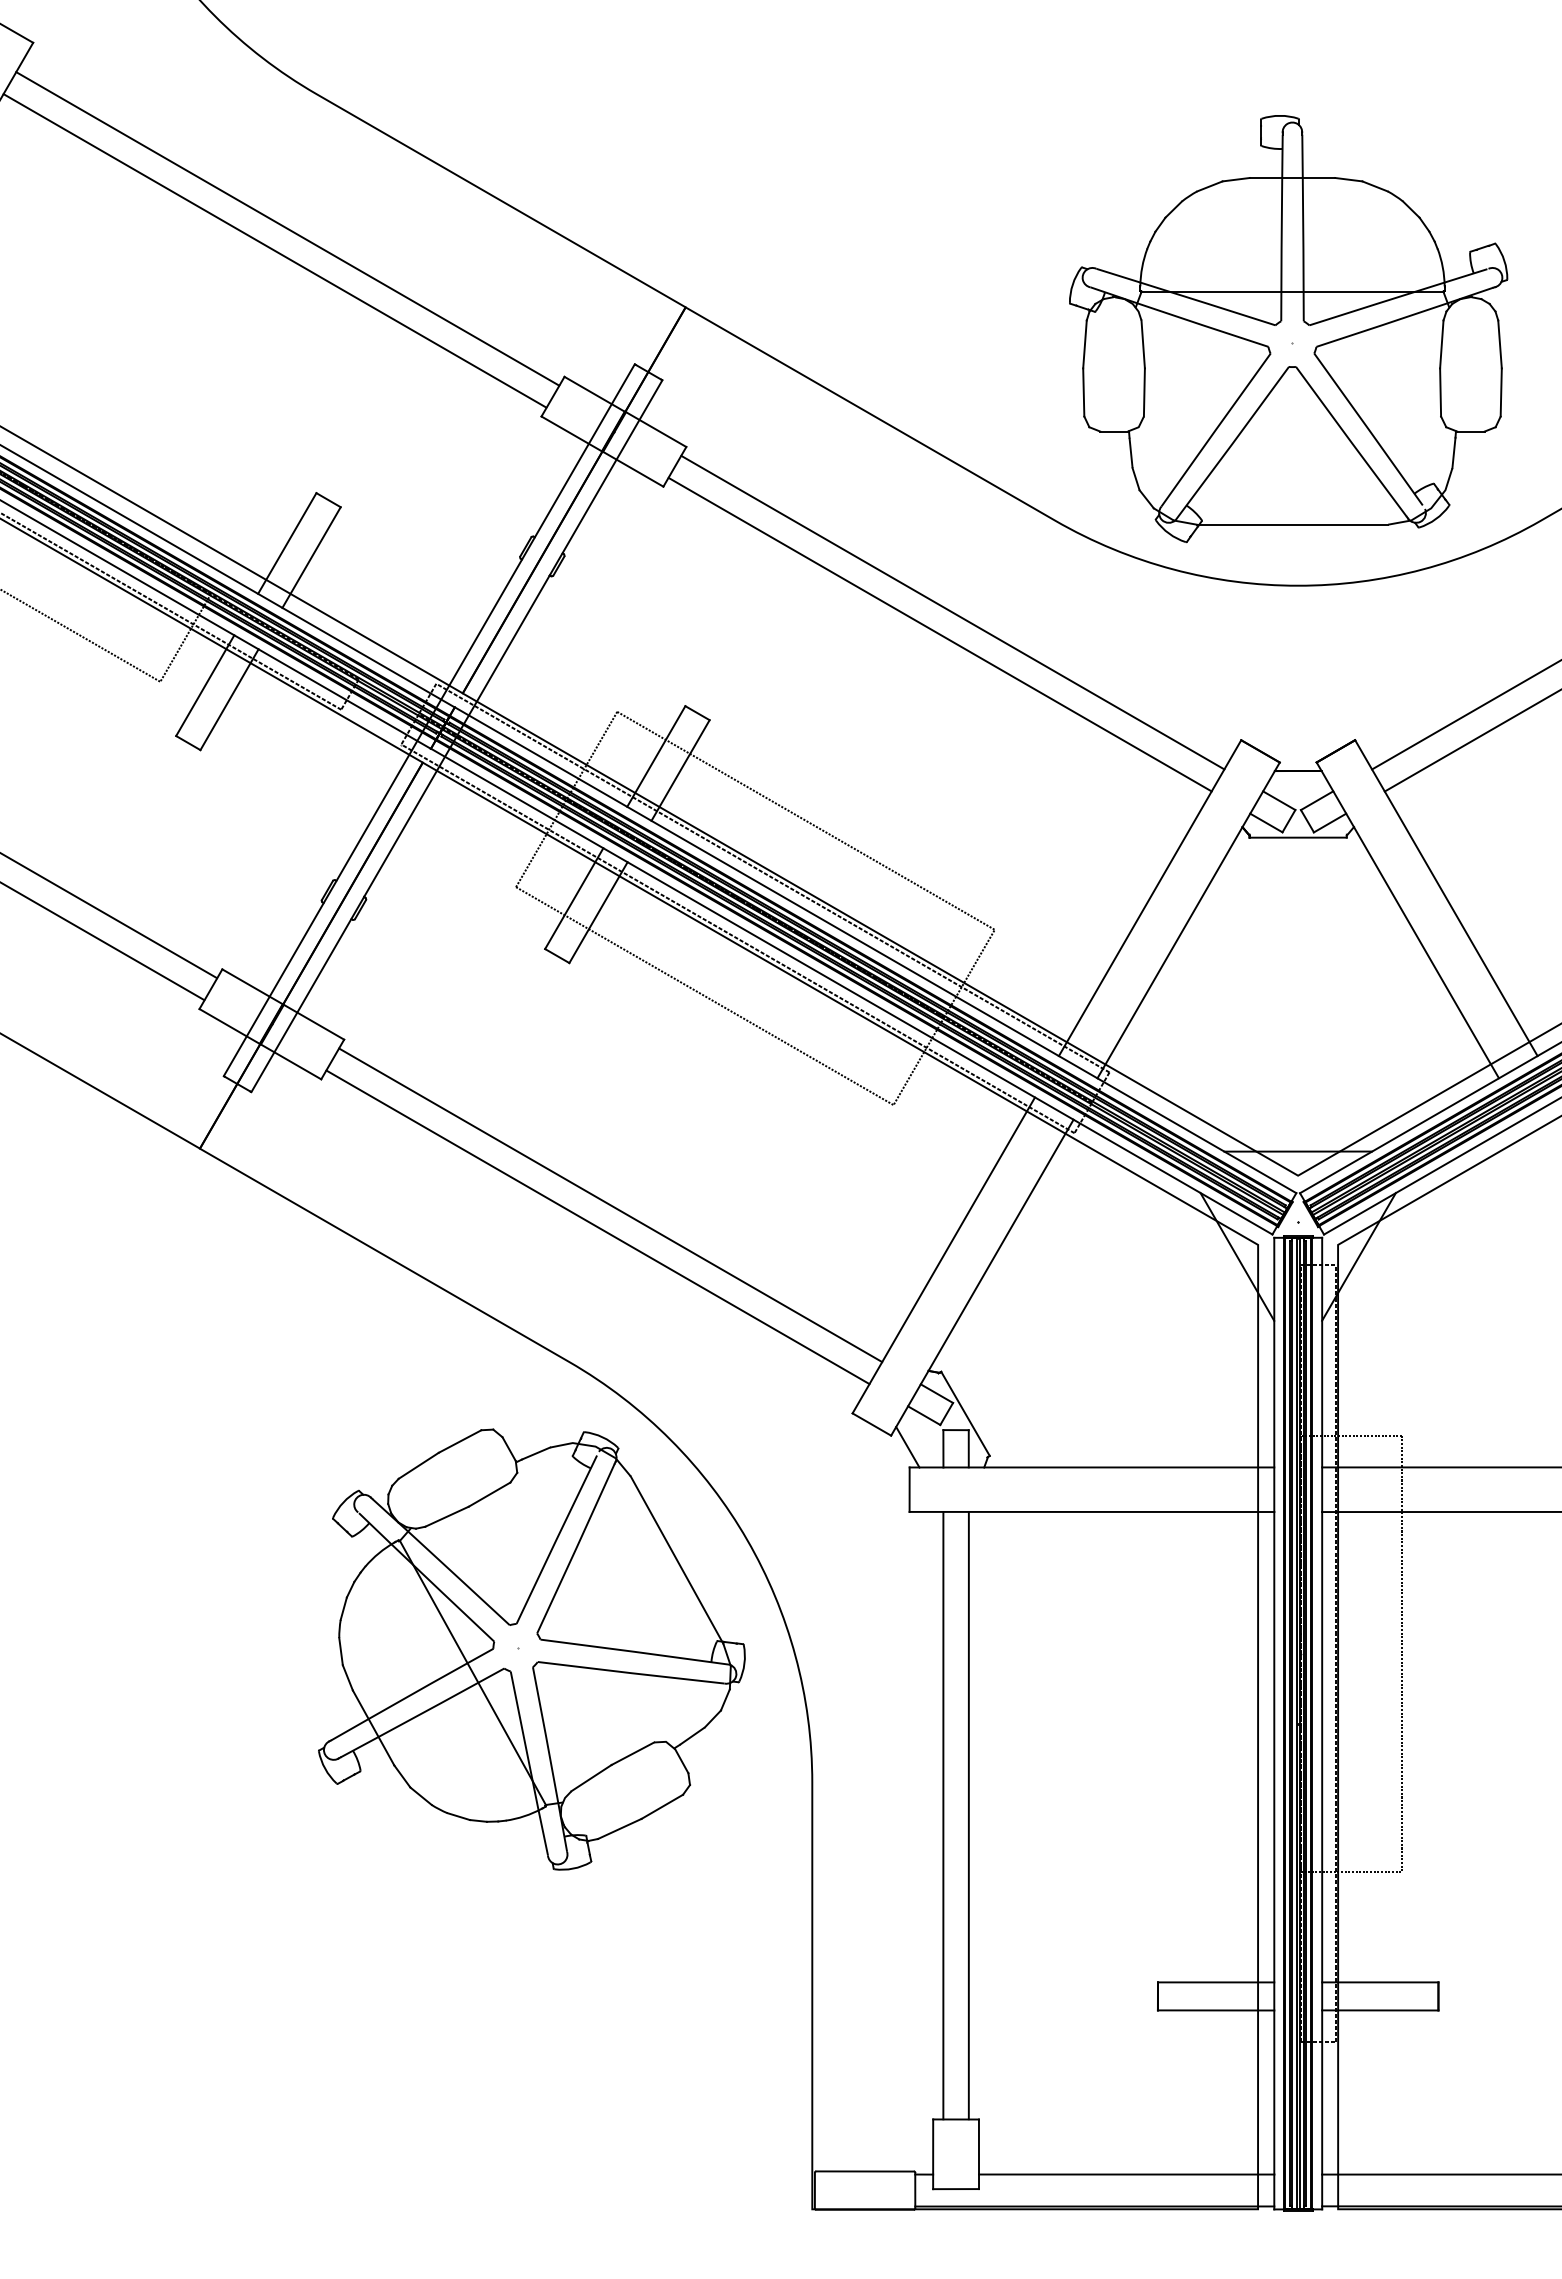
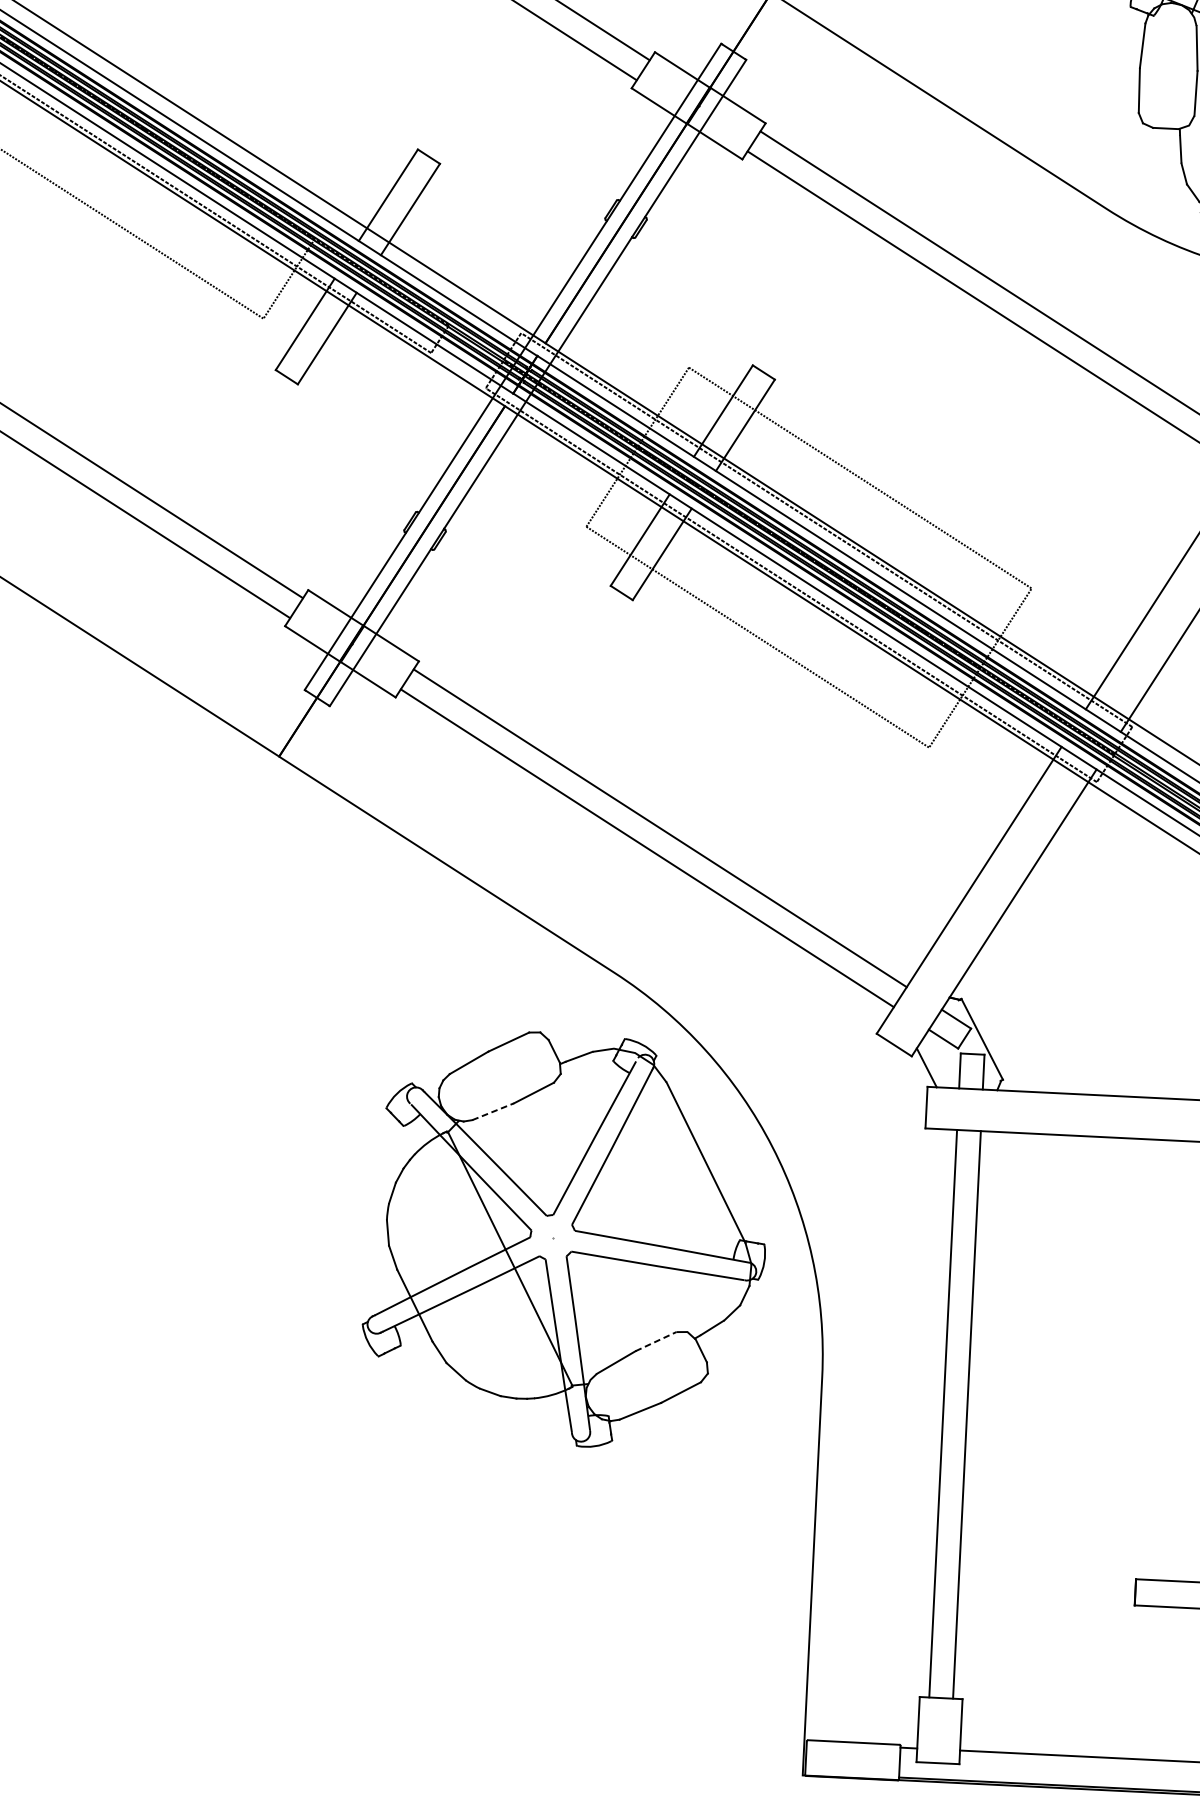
line: (447, 1516) -> (493, 1111), solid -> dashed
line: (633, 1753) -> (656, 1341), solid -> dashed

